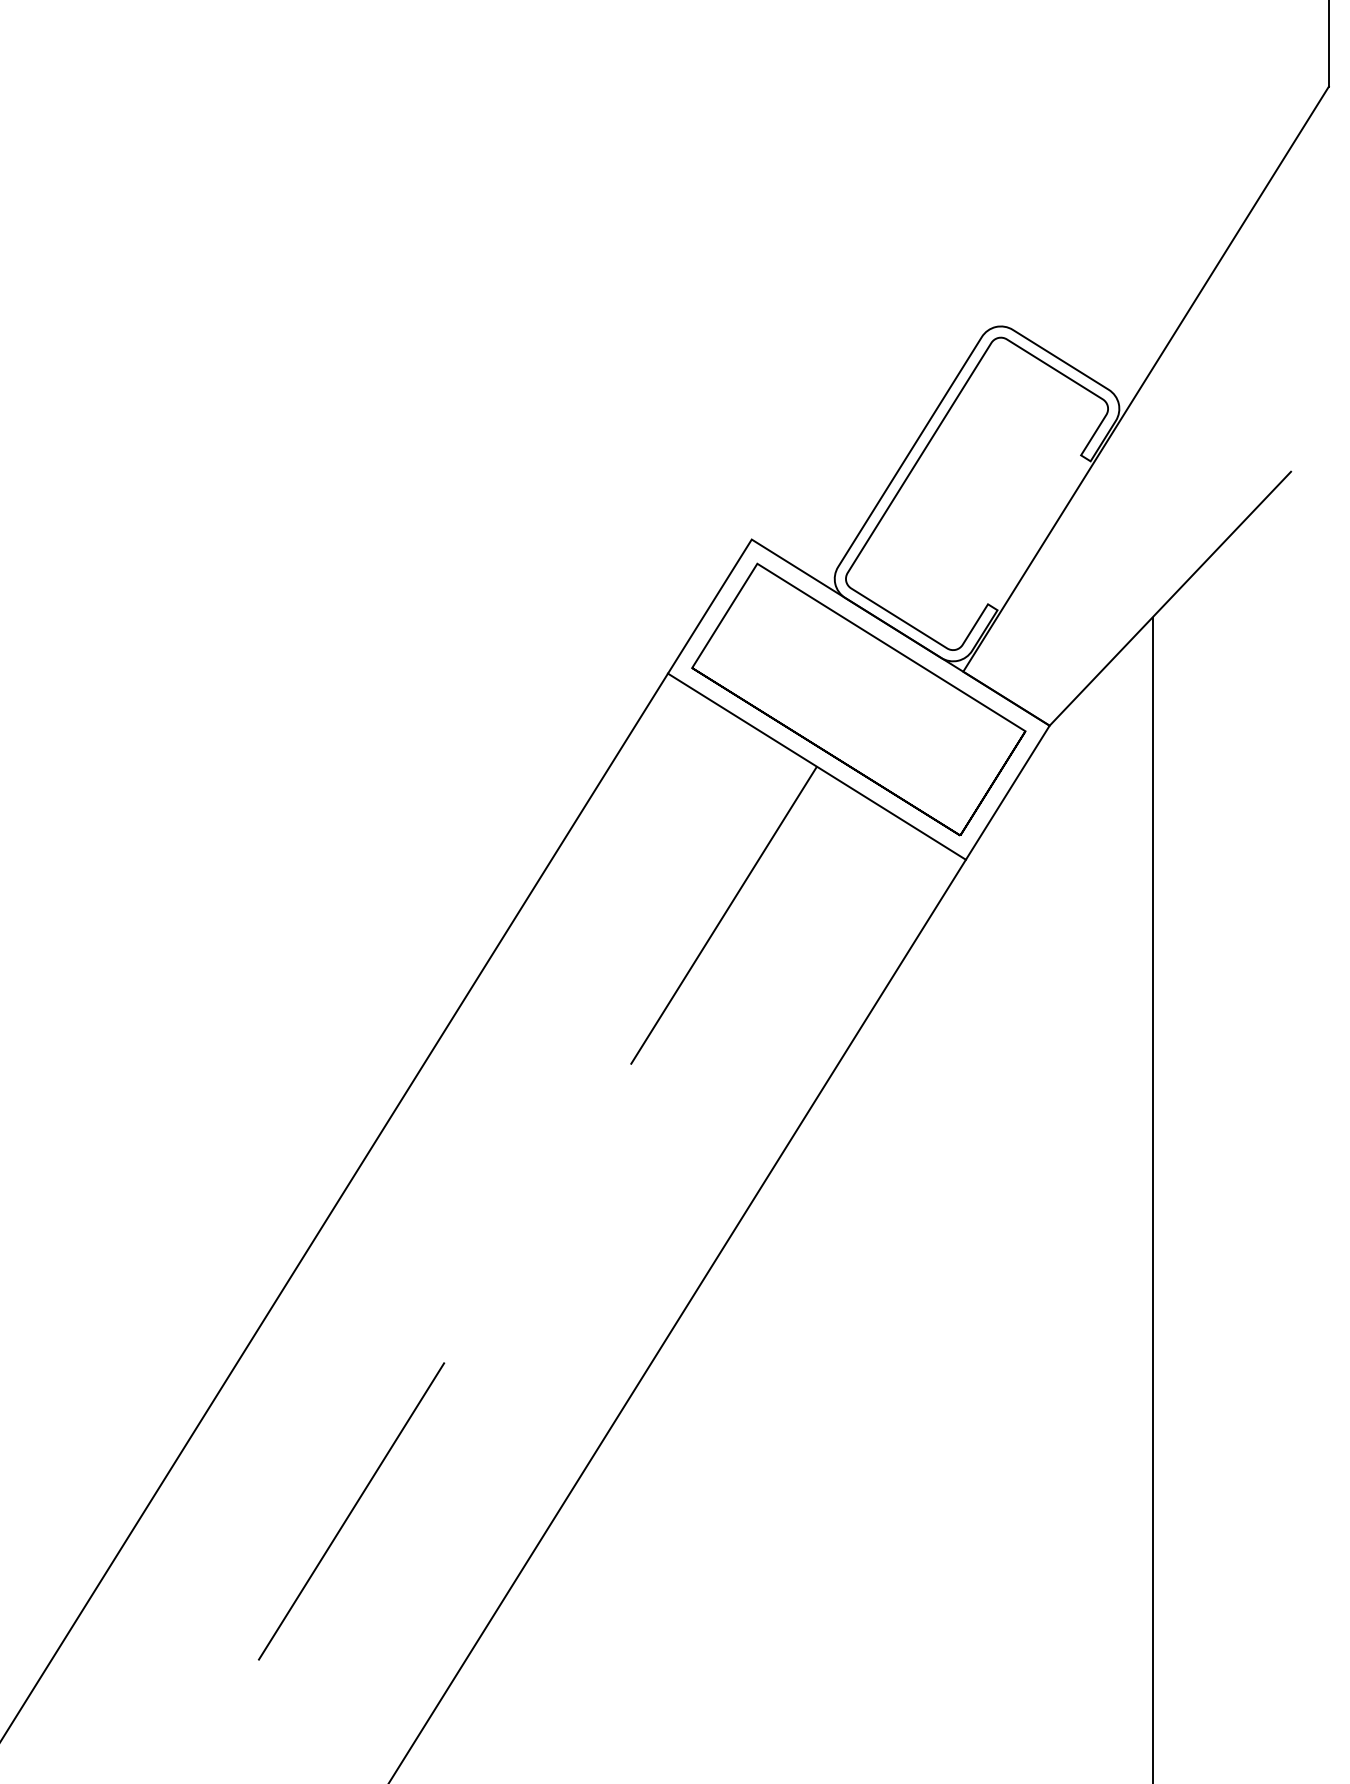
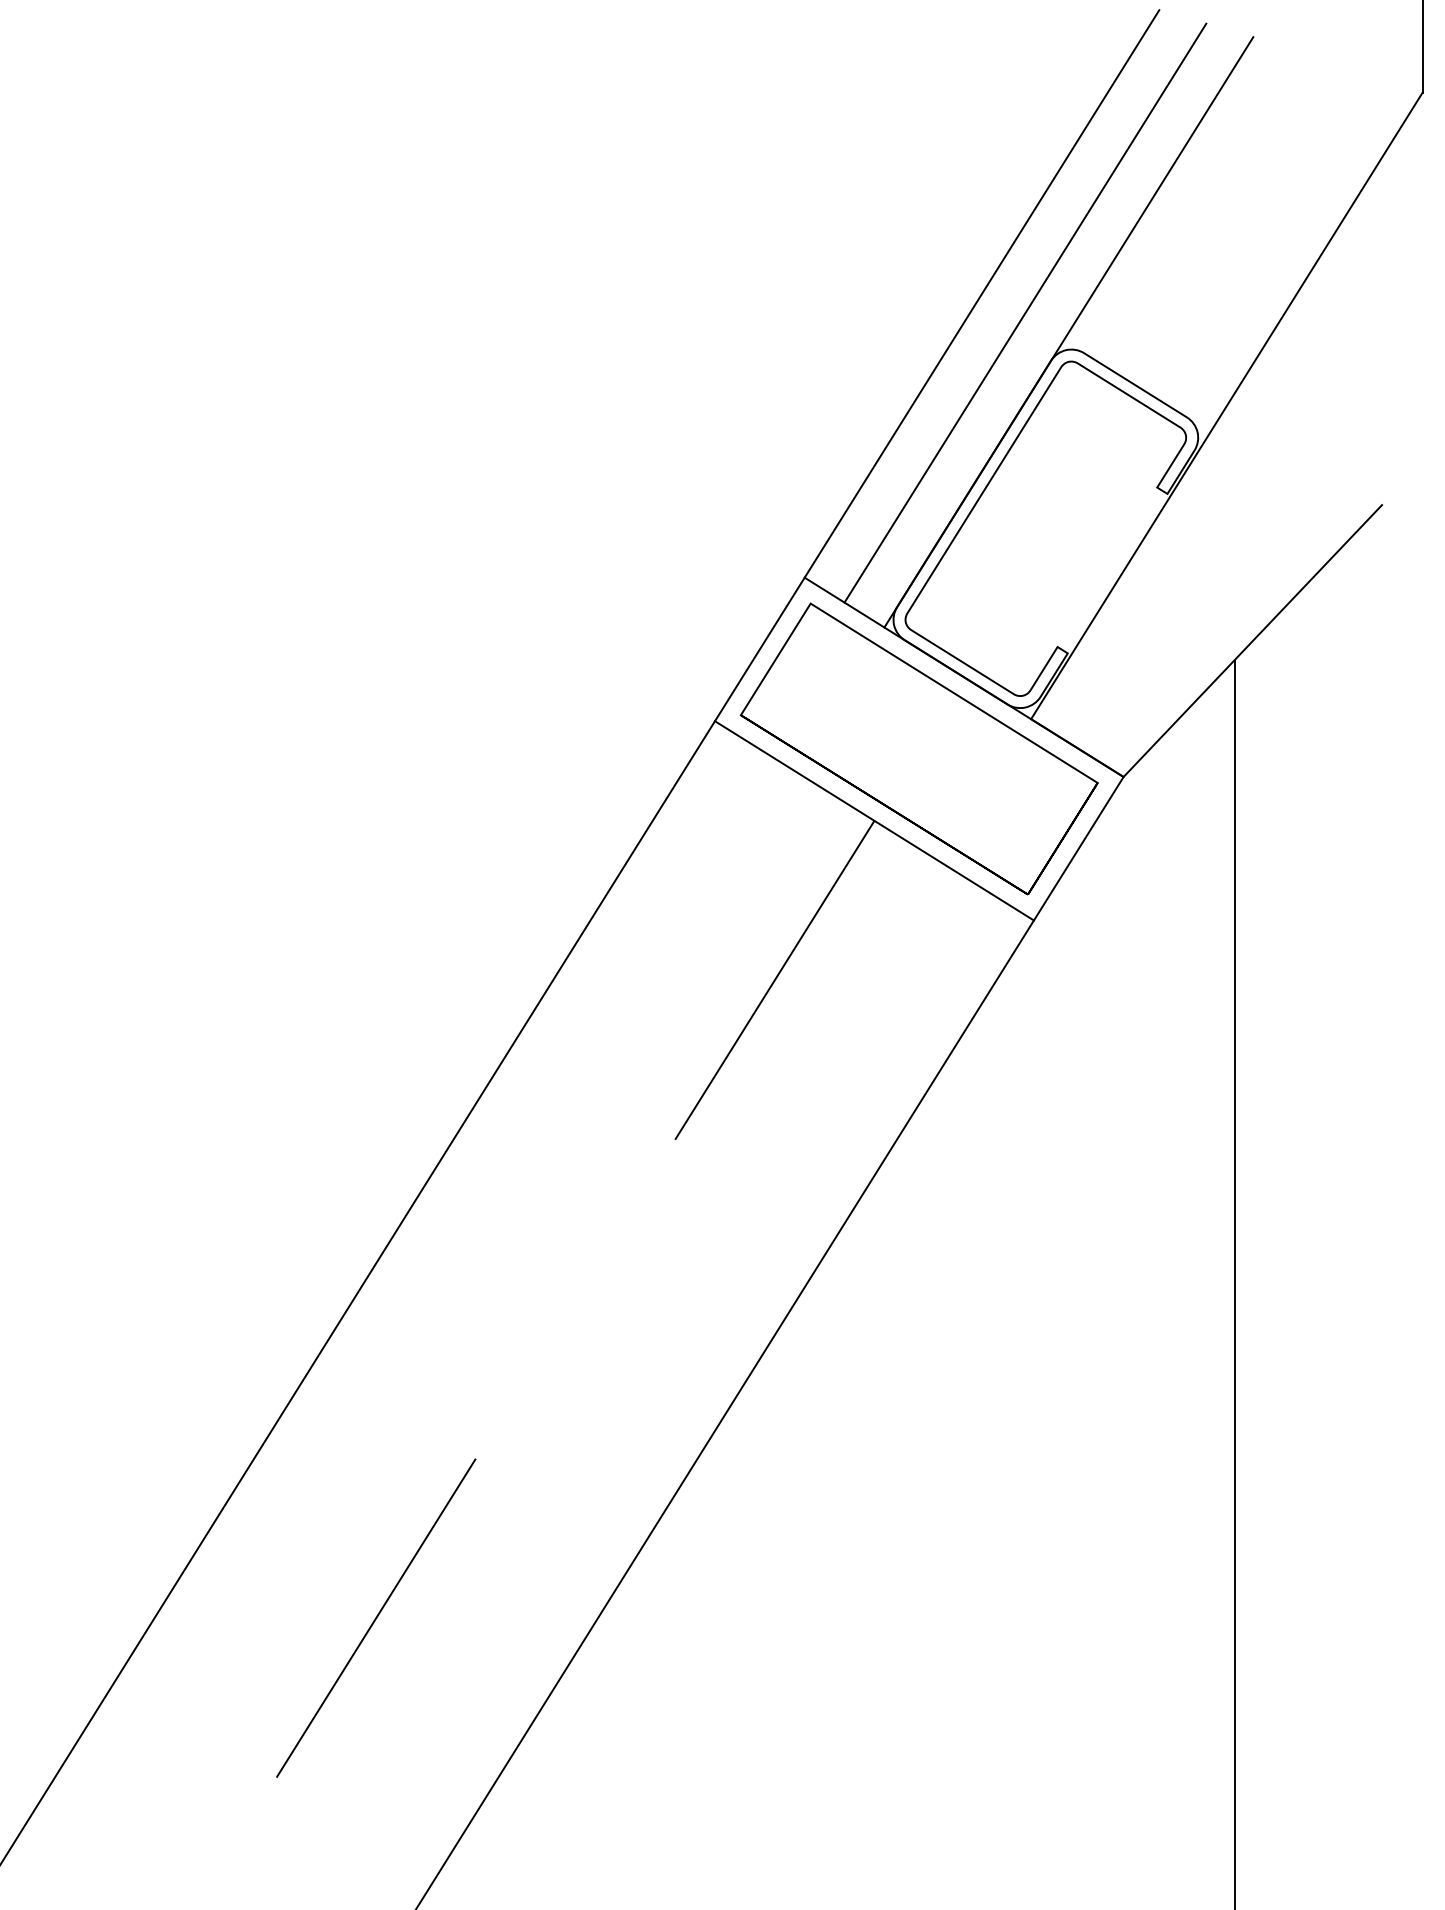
line: (916, 274) -> (981, 293), added
line: (958, 291) -> (1025, 312), added
line: (998, 310) -> (1068, 332), added

